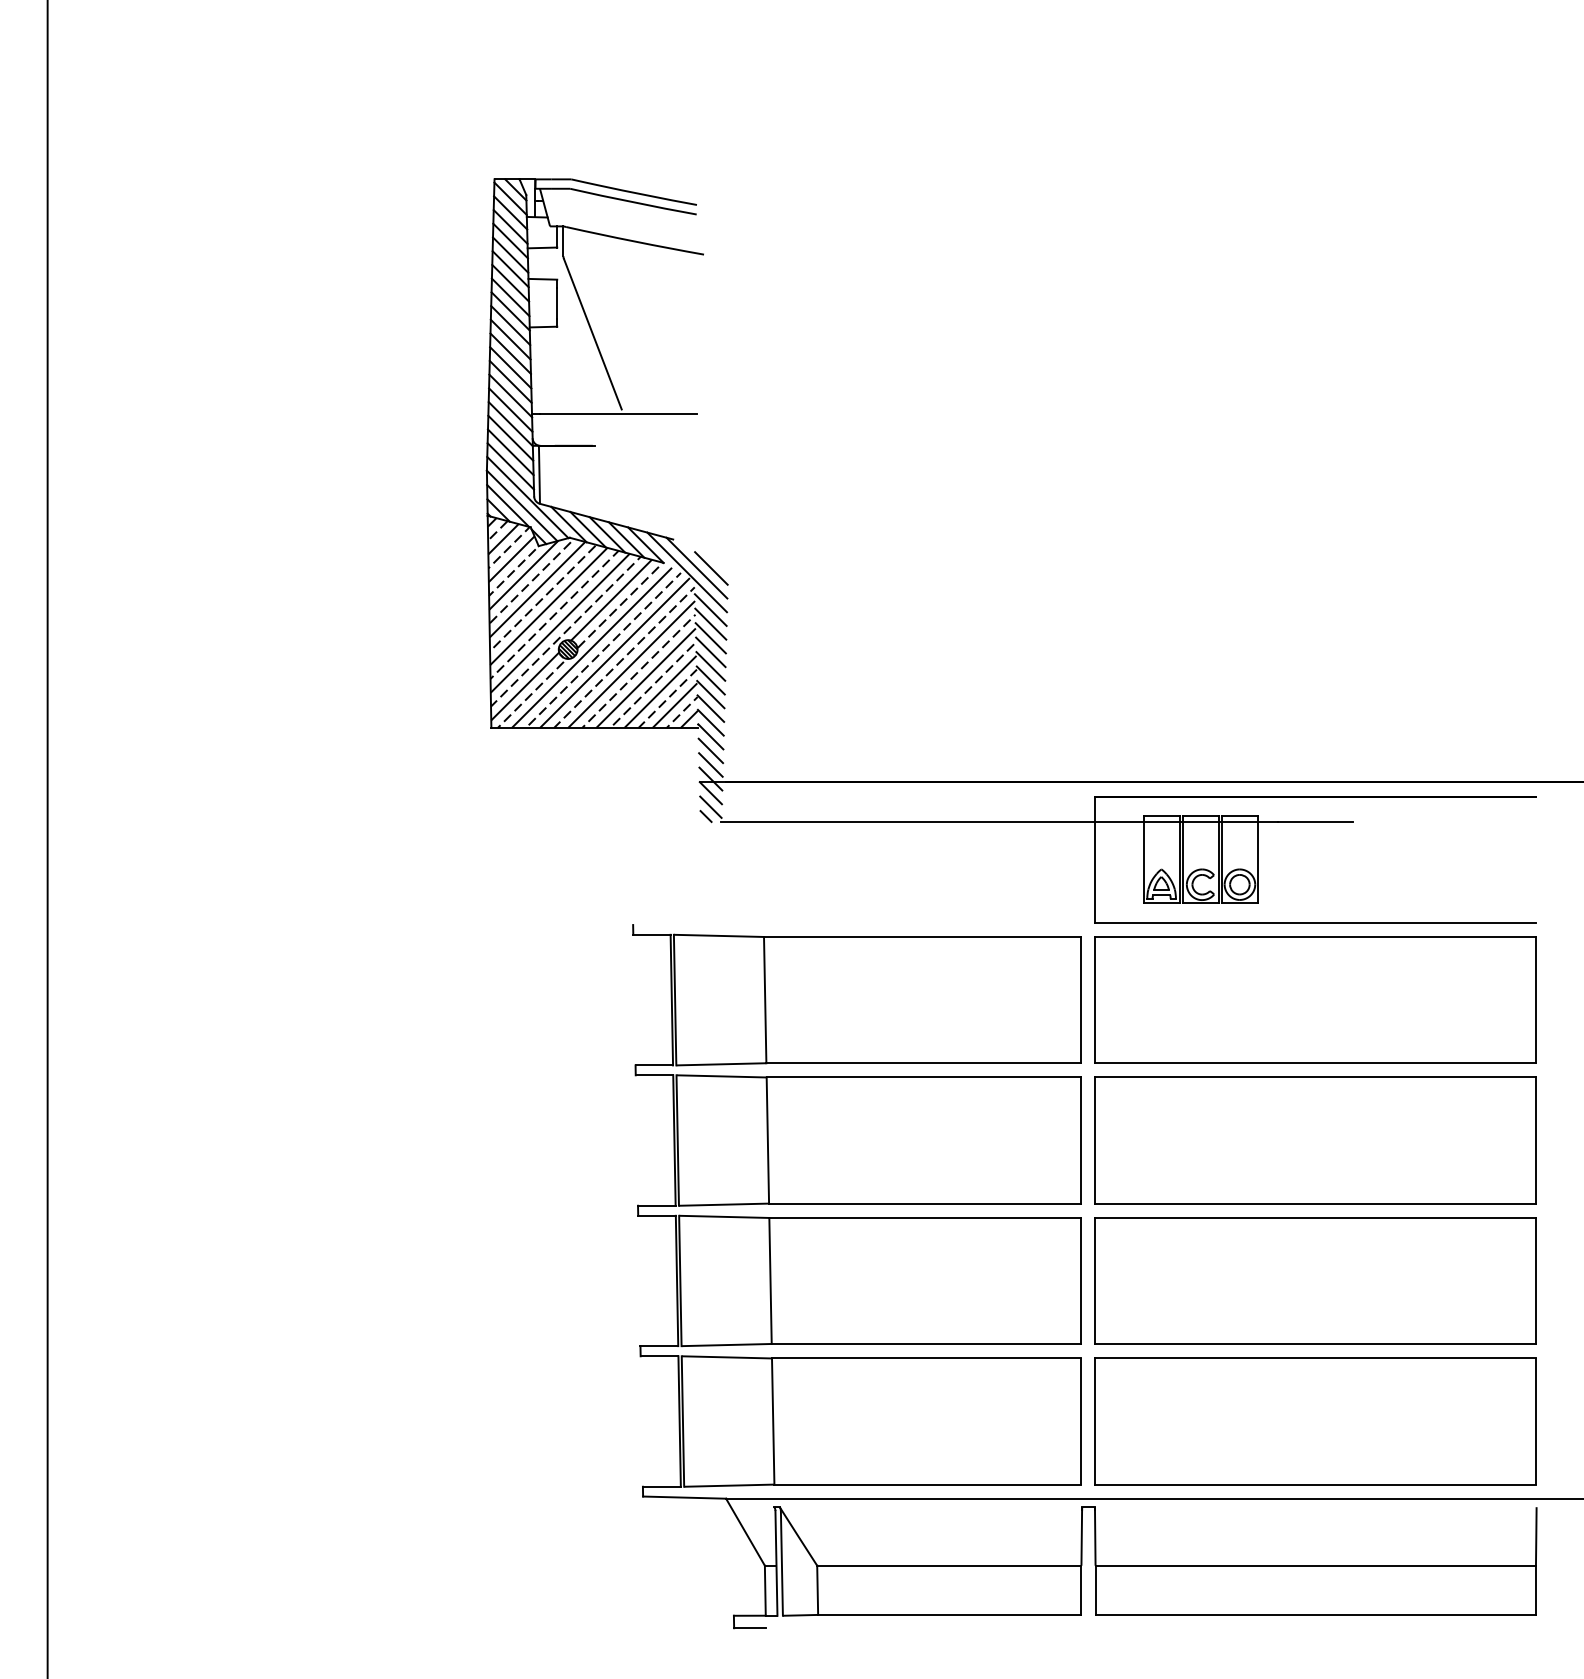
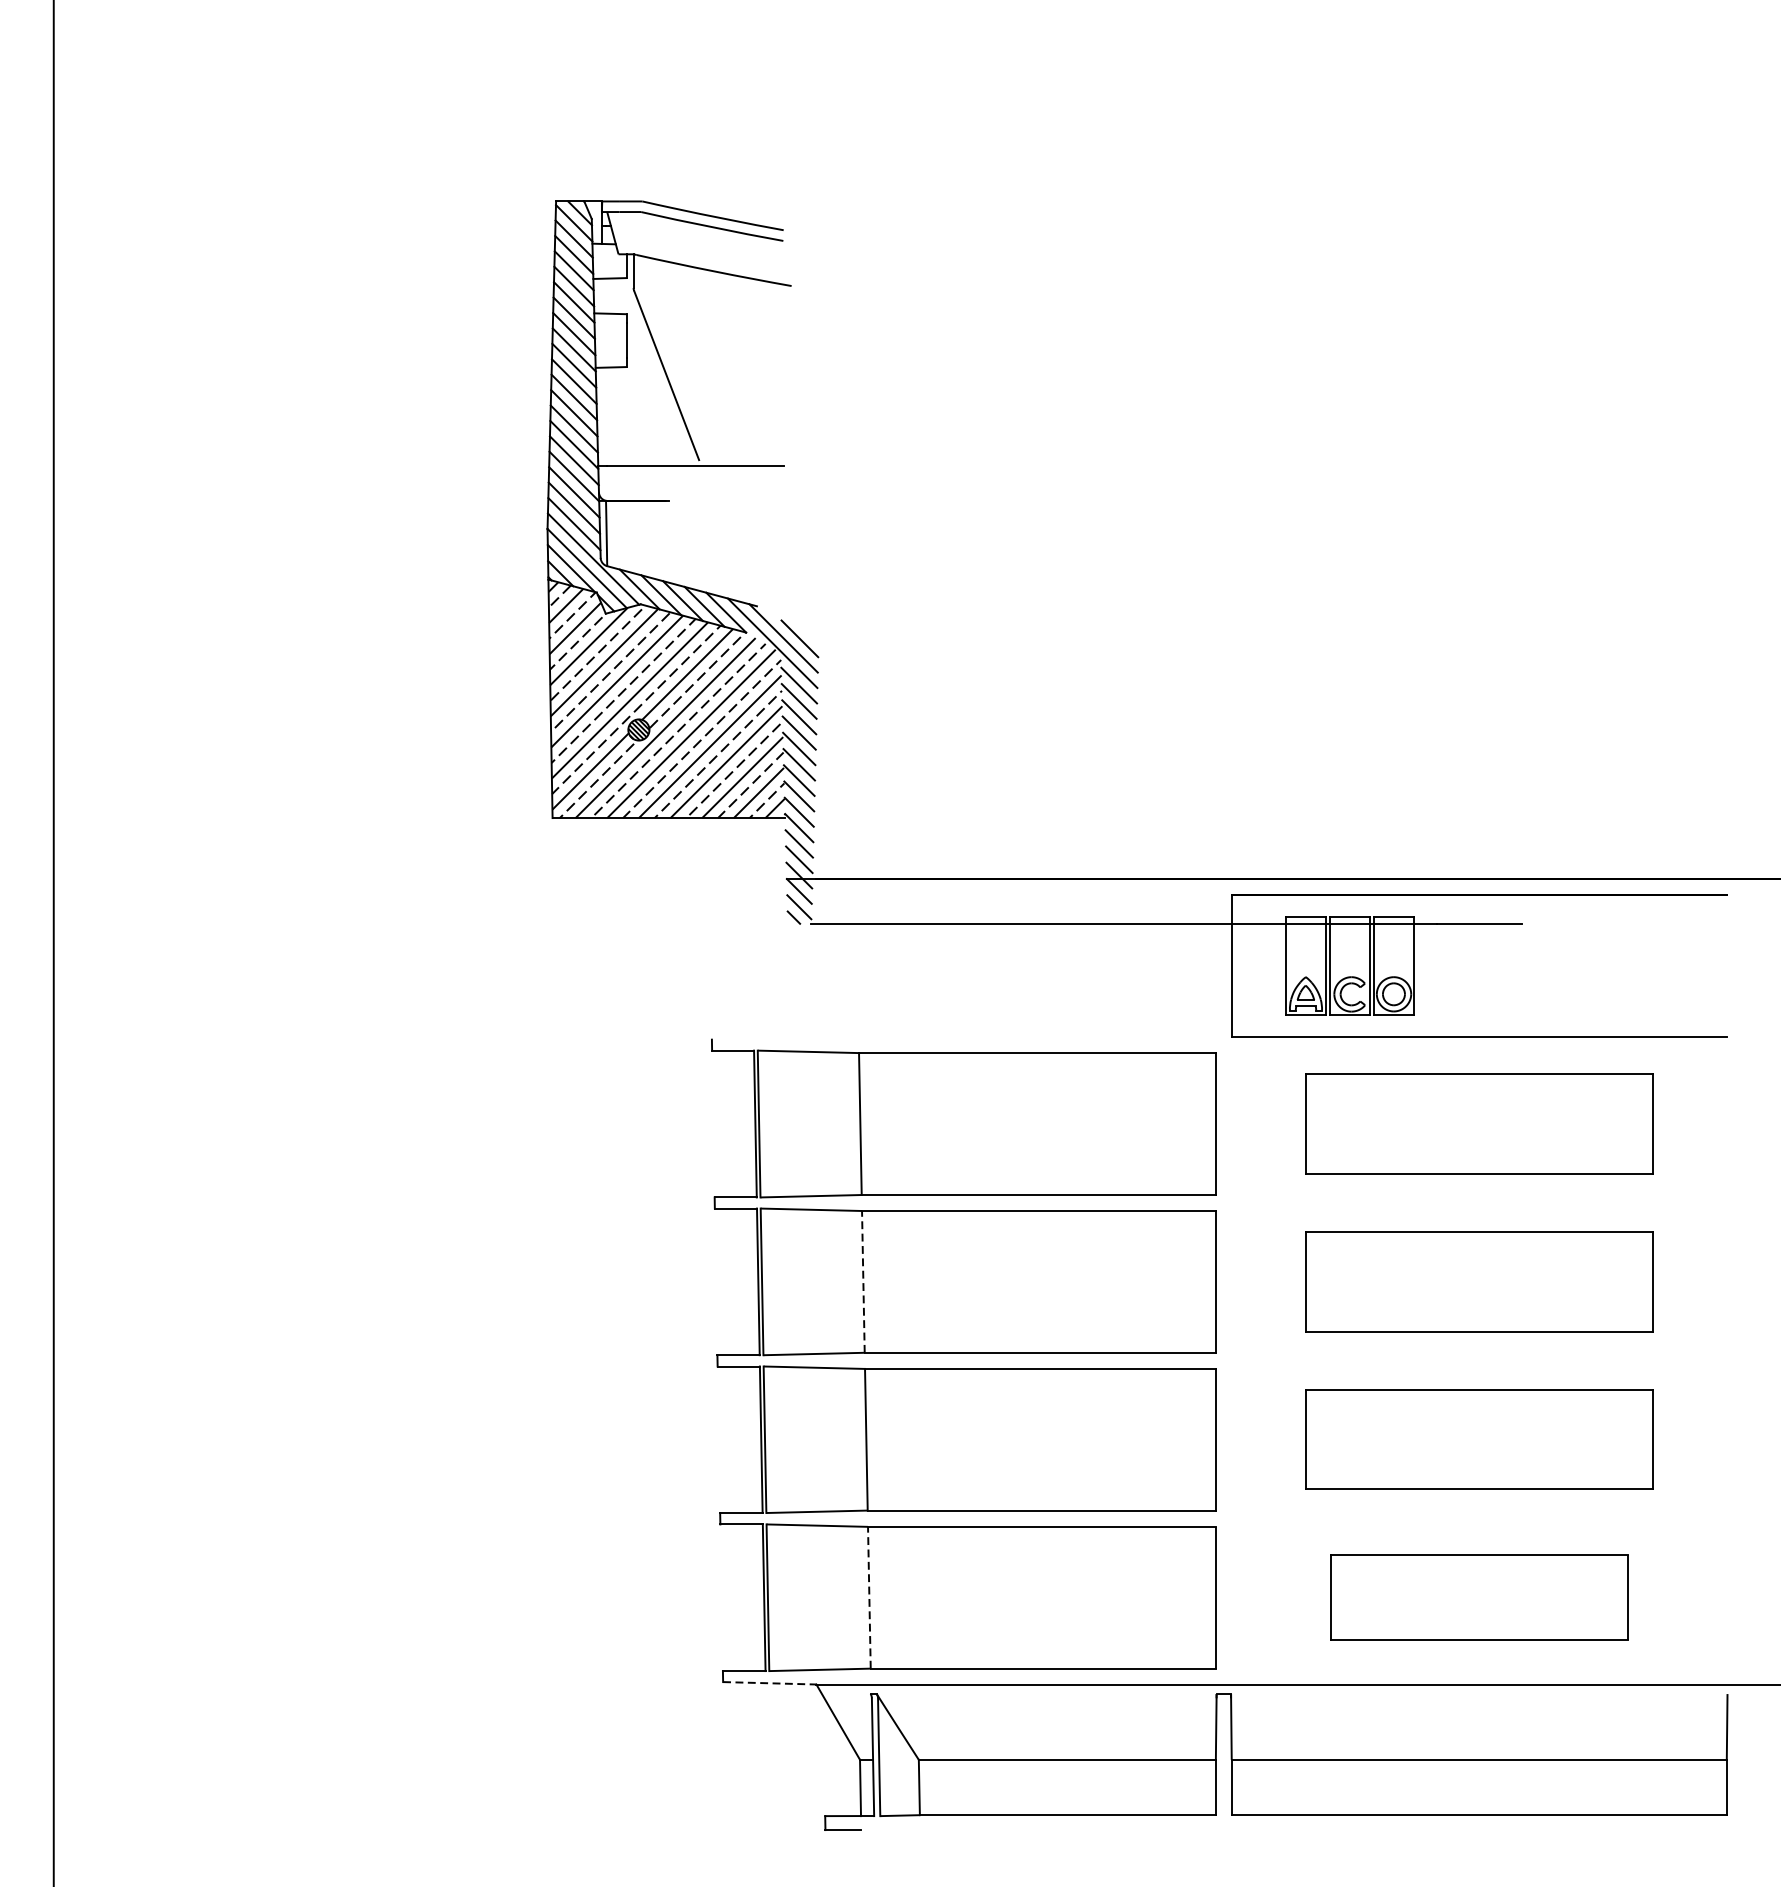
part: (1315, 999) -> (1478, 1123), size x0.7
line: (767, 1140) -> (862, 1281), solid -> dashed
part: (1315, 1140) -> (1478, 1281), size x0.7
part: (1315, 1280) -> (1478, 1439), size x0.7
line: (773, 1421) -> (869, 1597), solid -> dashed
part: (1315, 1421) -> (1478, 1597), size x0.6
line: (684, 1497) -> (769, 1683), solid -> dashed

